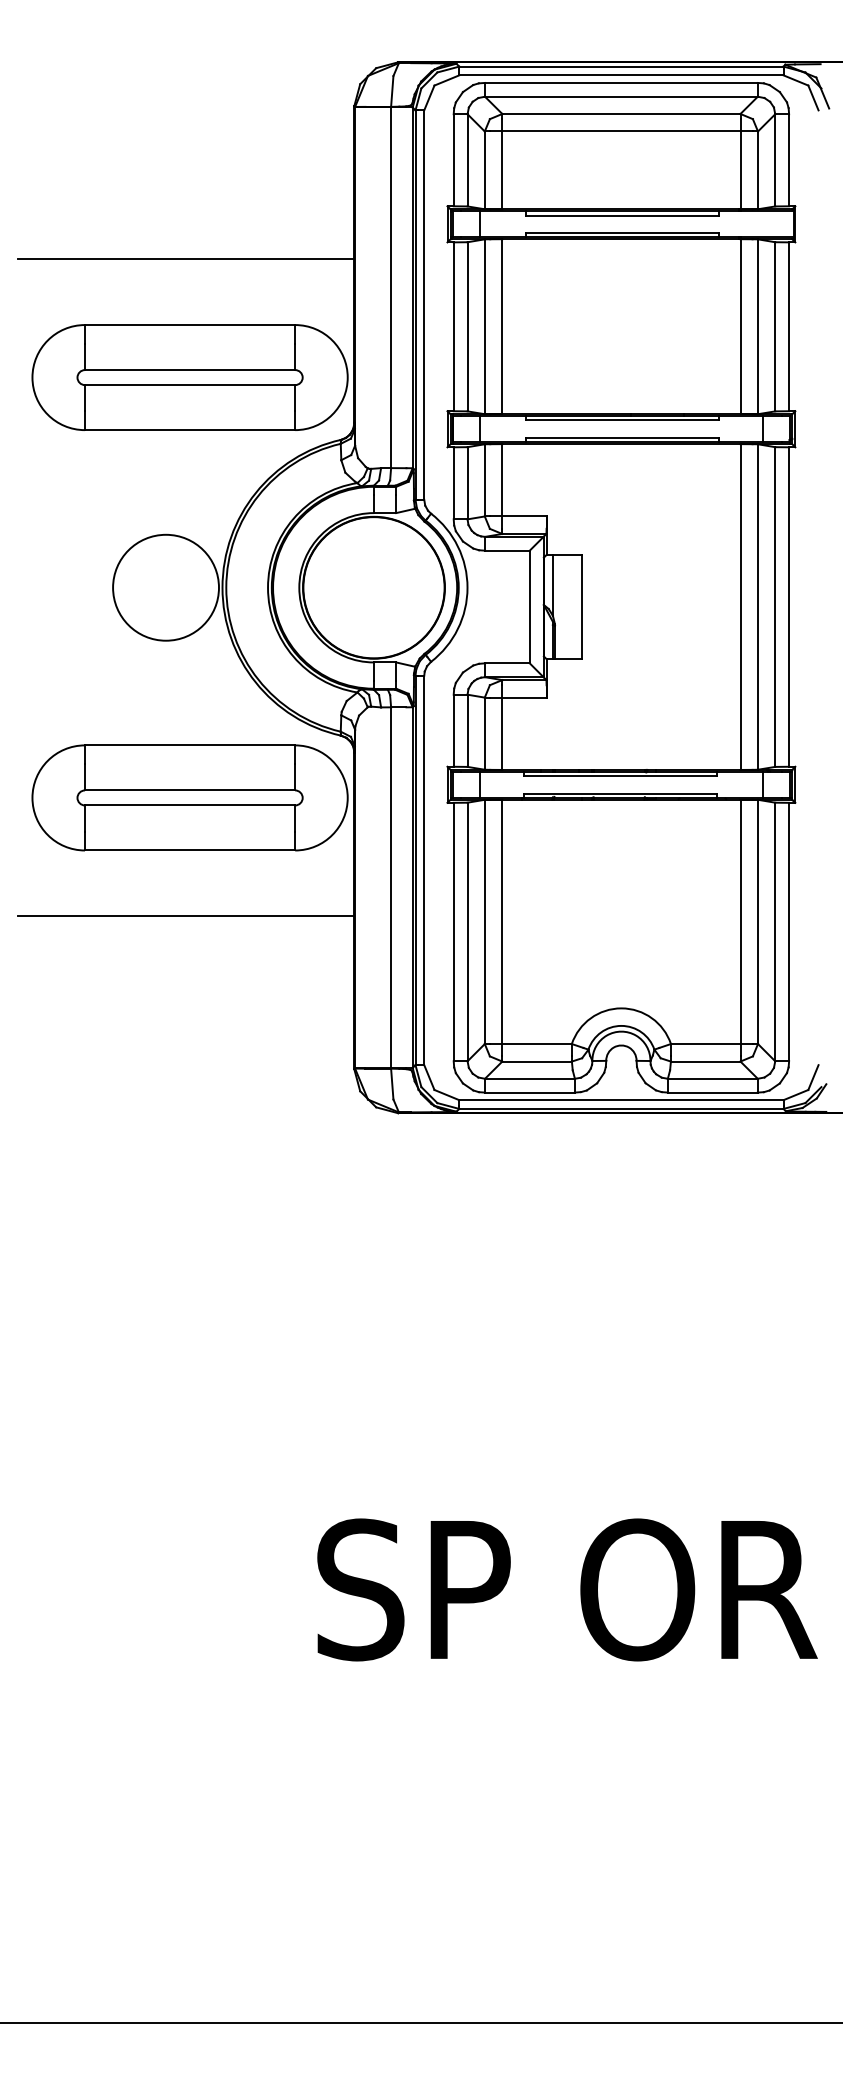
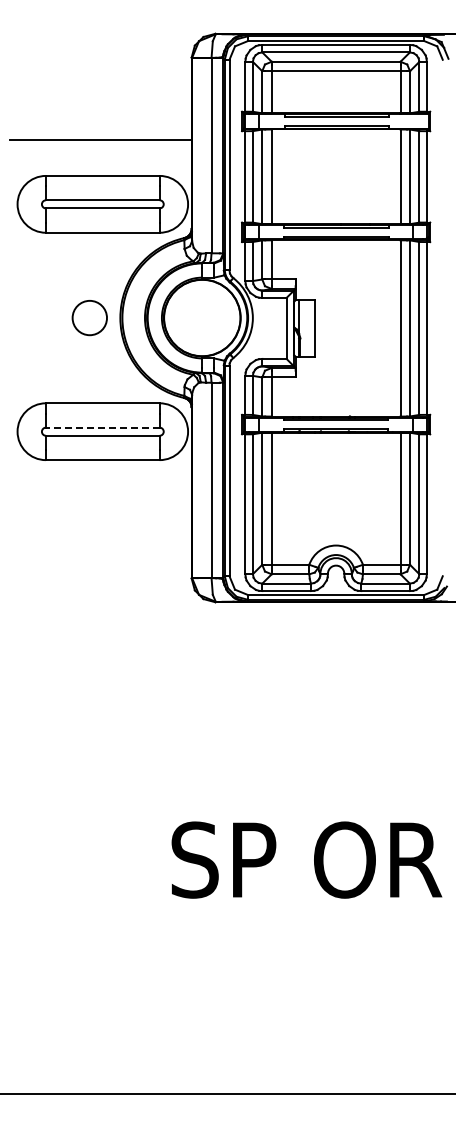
circle: (165, 586) -> (89, 317), size x0.6
line: (189, 790) -> (102, 427), solid -> dashed
line: (185, 915) -> (100, 495), removed

